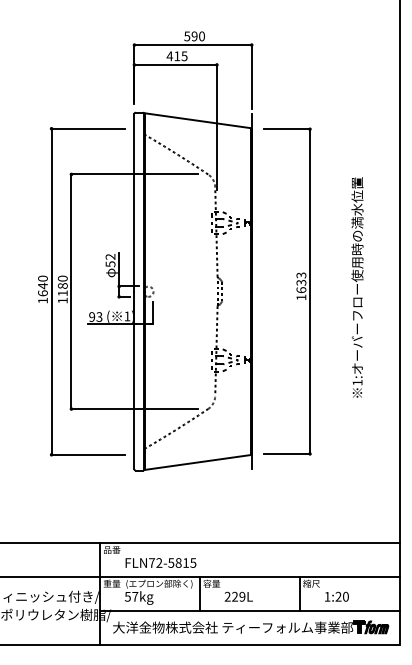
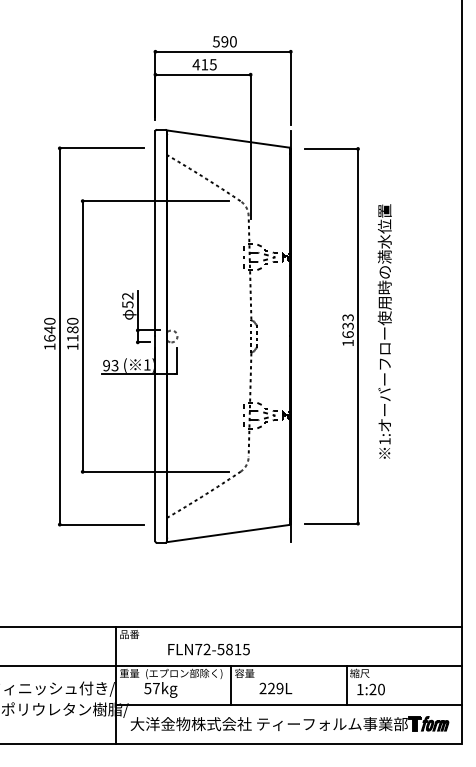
text: (357, 287) -> (384, 331), moved
text: (160, 562) -> (208, 649), moved
text: (336, 596) -> (370, 689), moved

